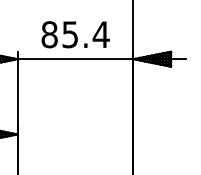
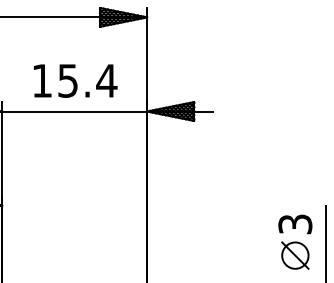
text: (49, 34) -> (42, 80), 85.4 -> 15.4

